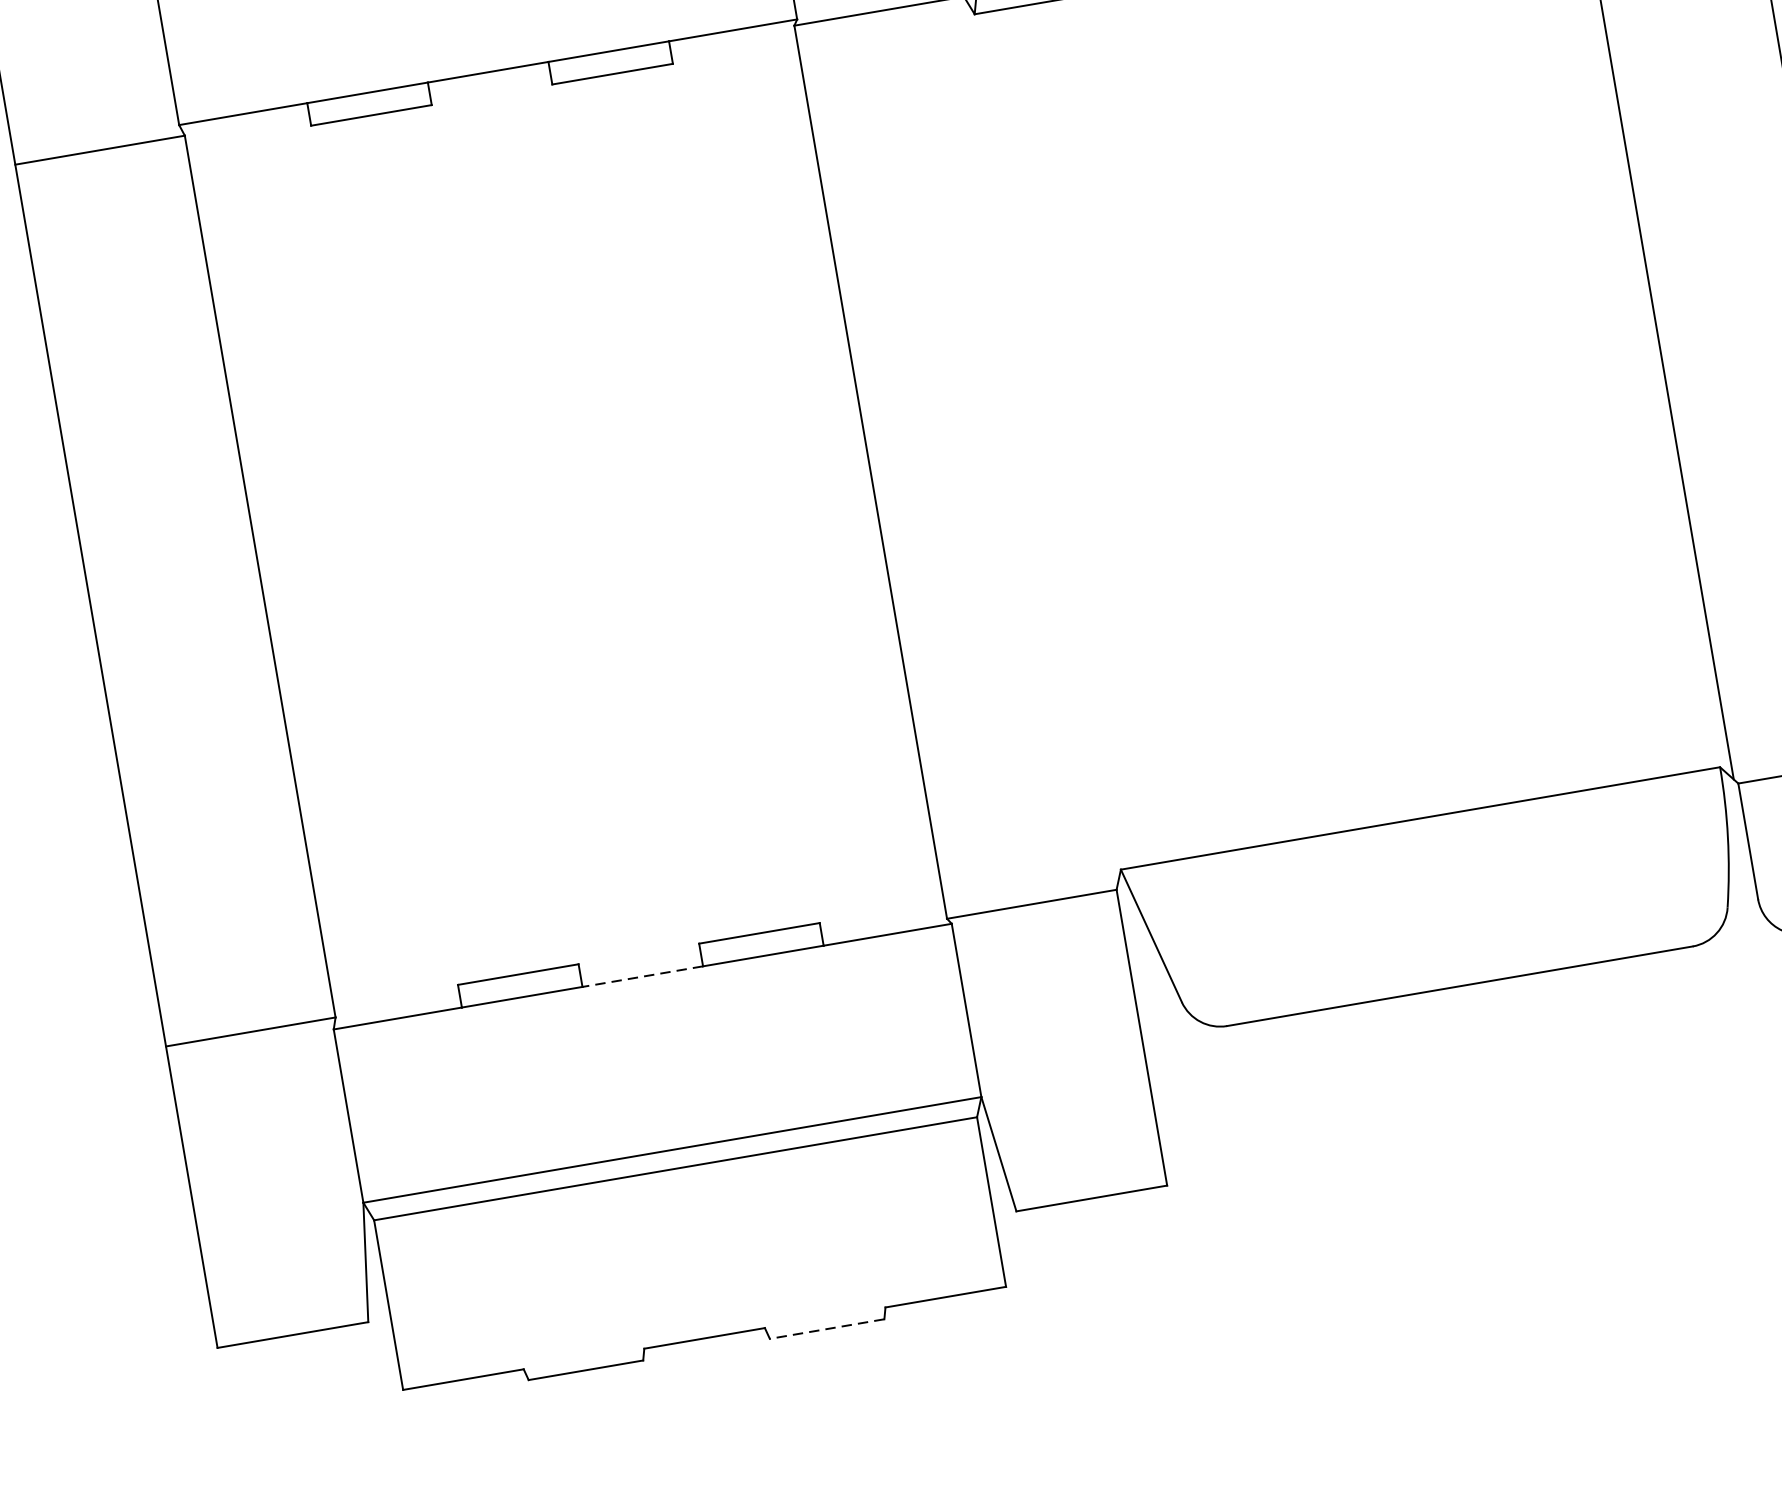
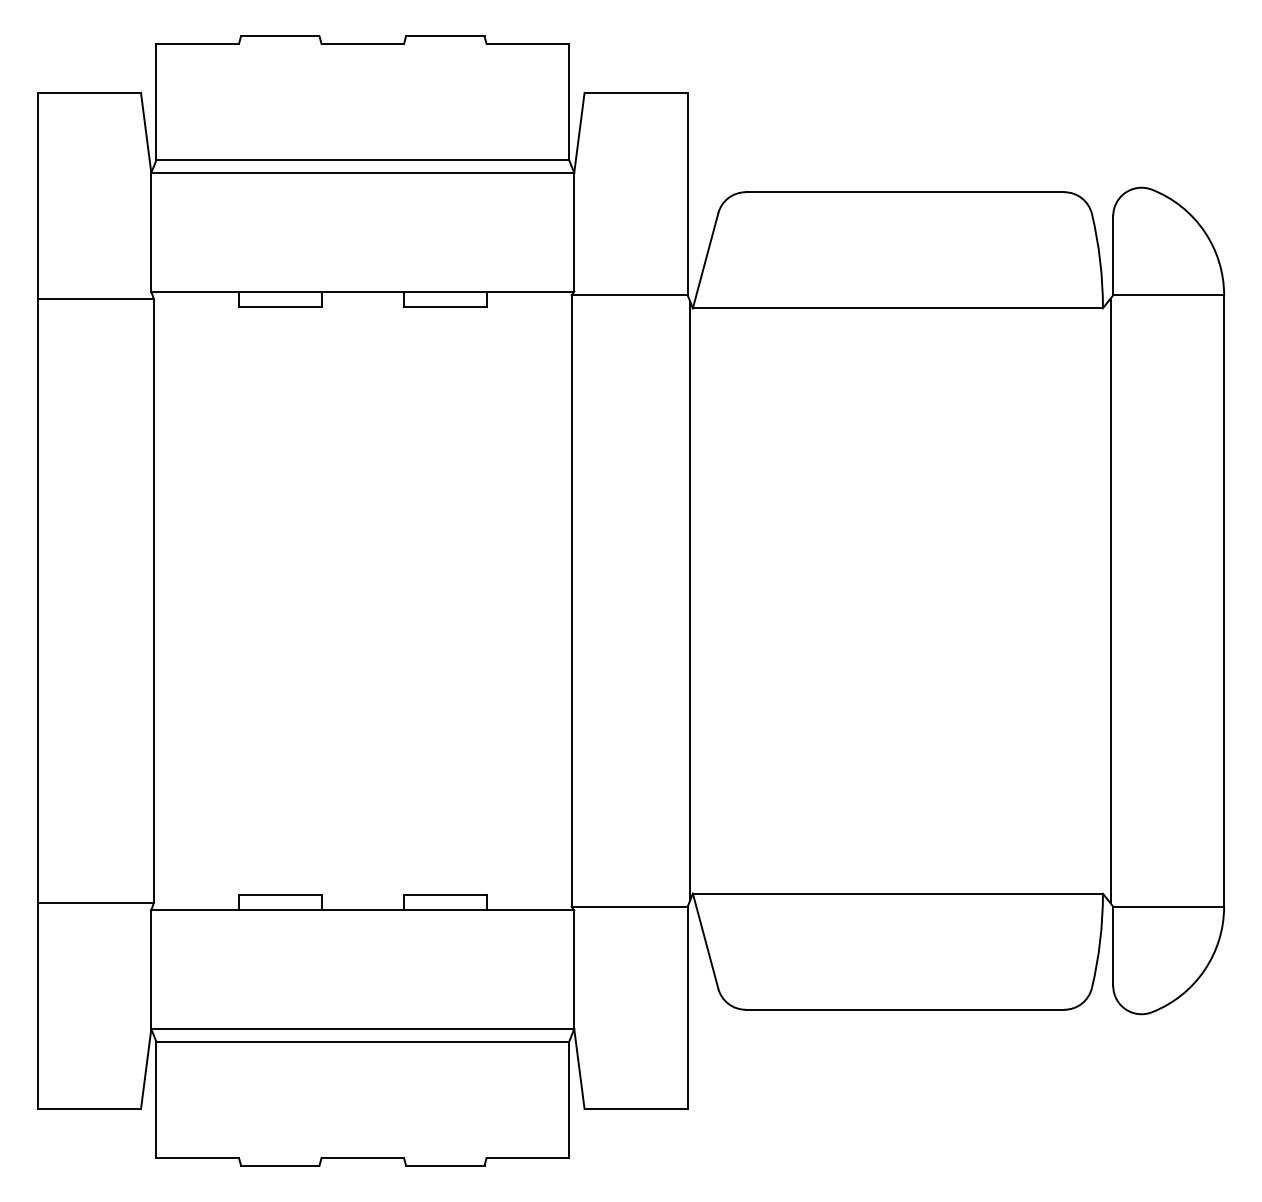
line: (1044, 441) -> (690, 600), added
line: (642, 976) -> (362, 910), dashed -> solid
line: (825, 1328) -> (444, 1165), dashed -> solid

